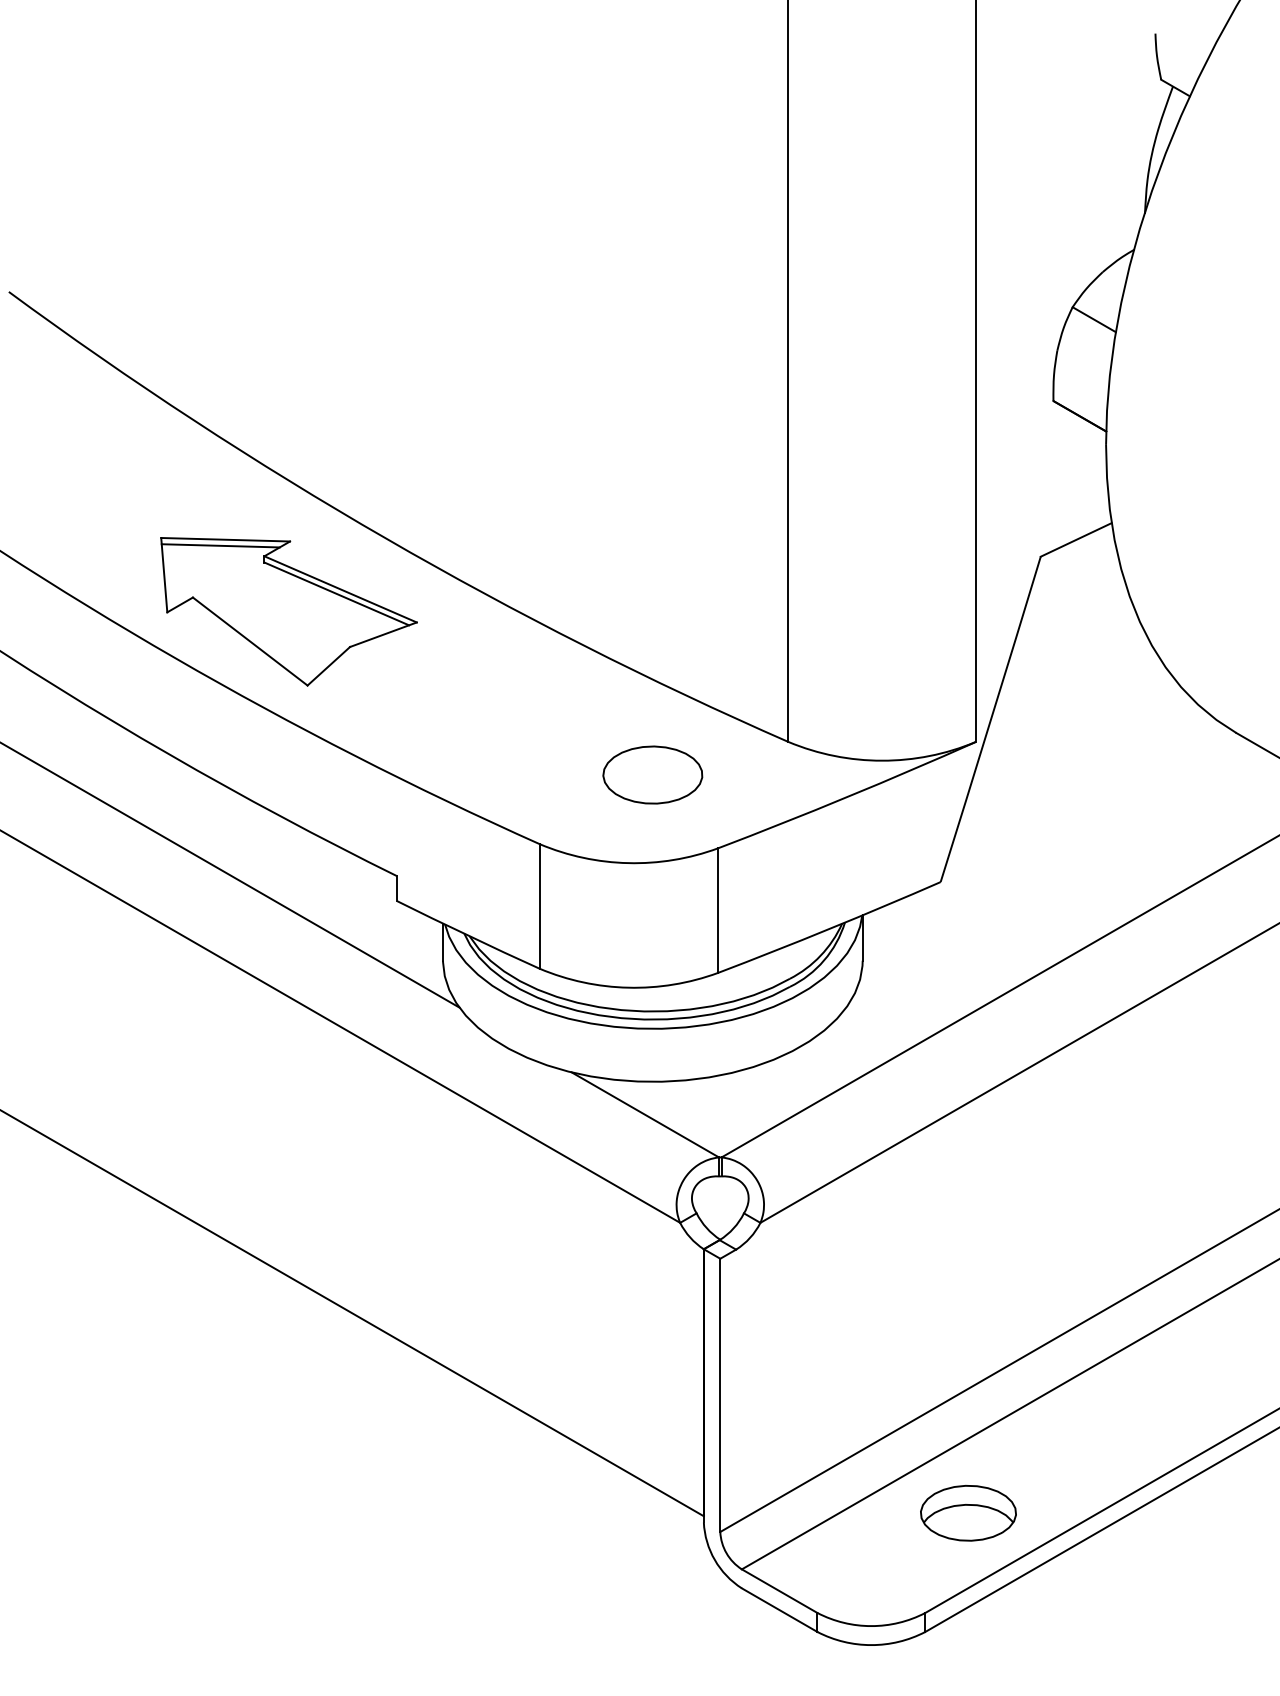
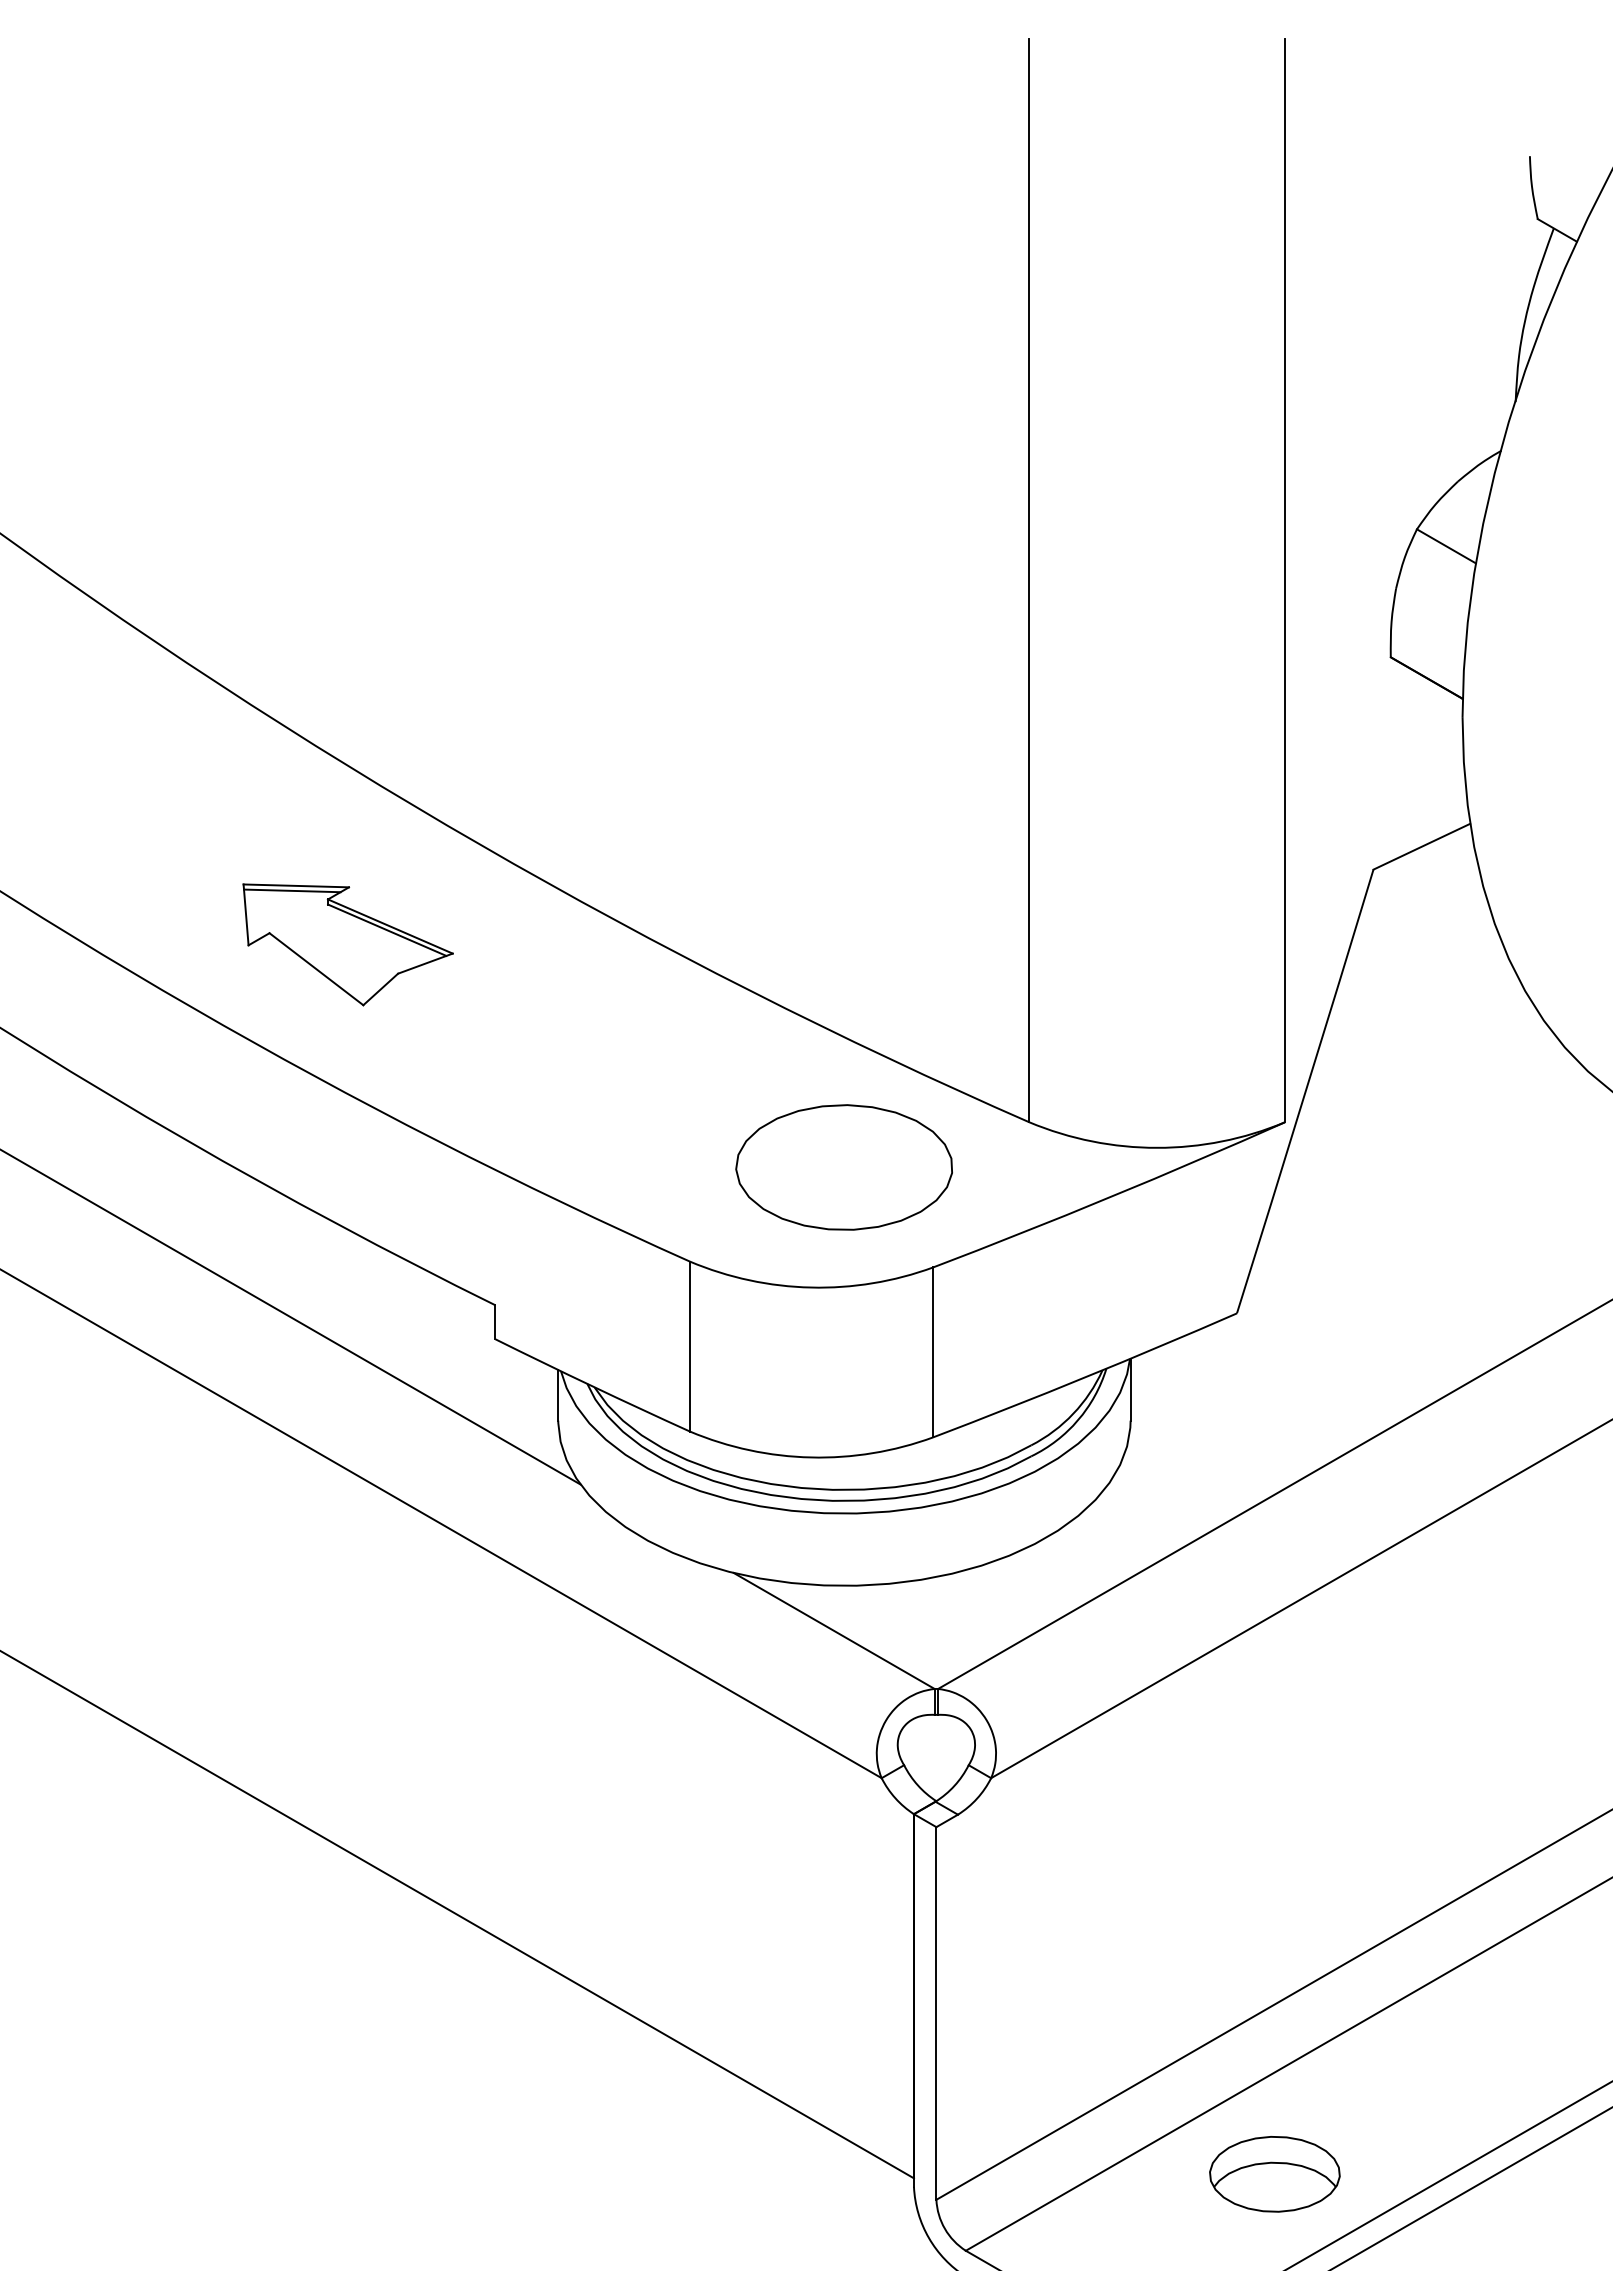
part: (288, 611) -> (347, 944), size x0.6
part: (652, 774) -> (843, 1166), size x1.6

